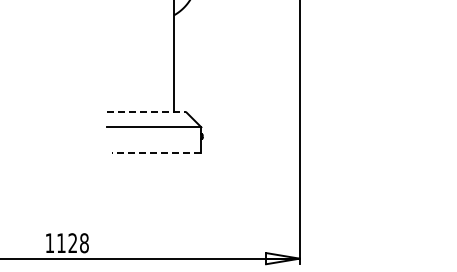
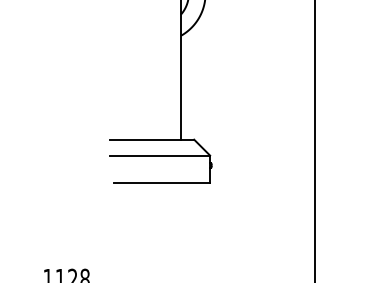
line: (146, 112) -> (151, 139), dashed -> solid
line: (156, 153) -> (162, 183), dashed -> solid

